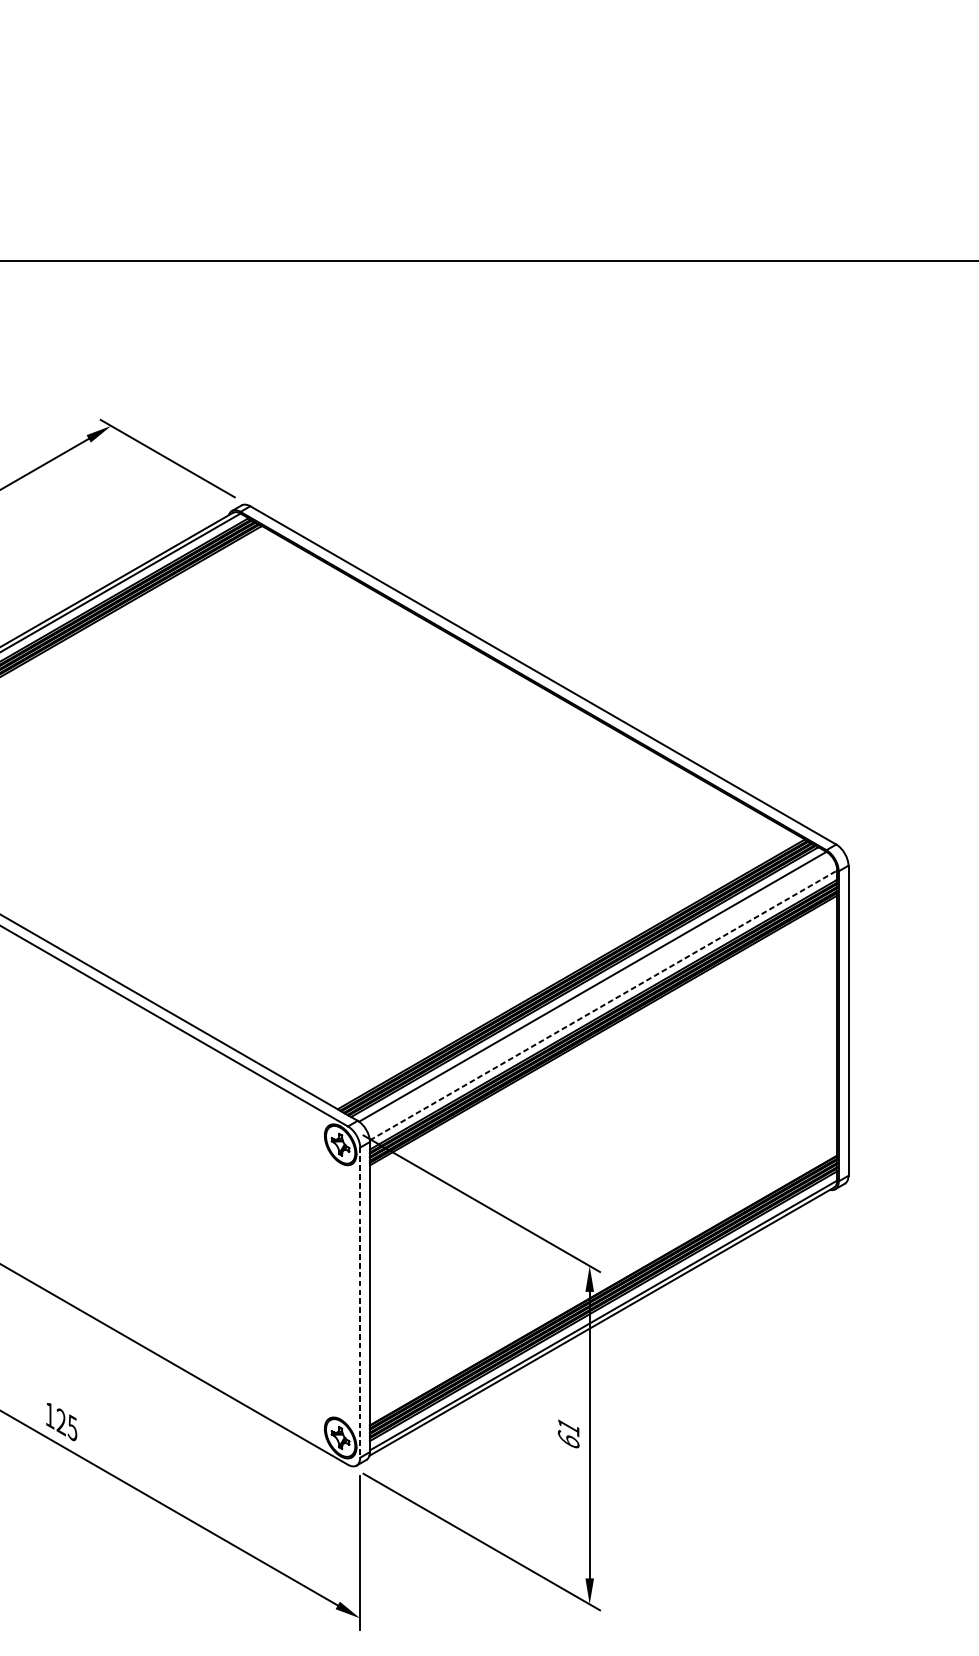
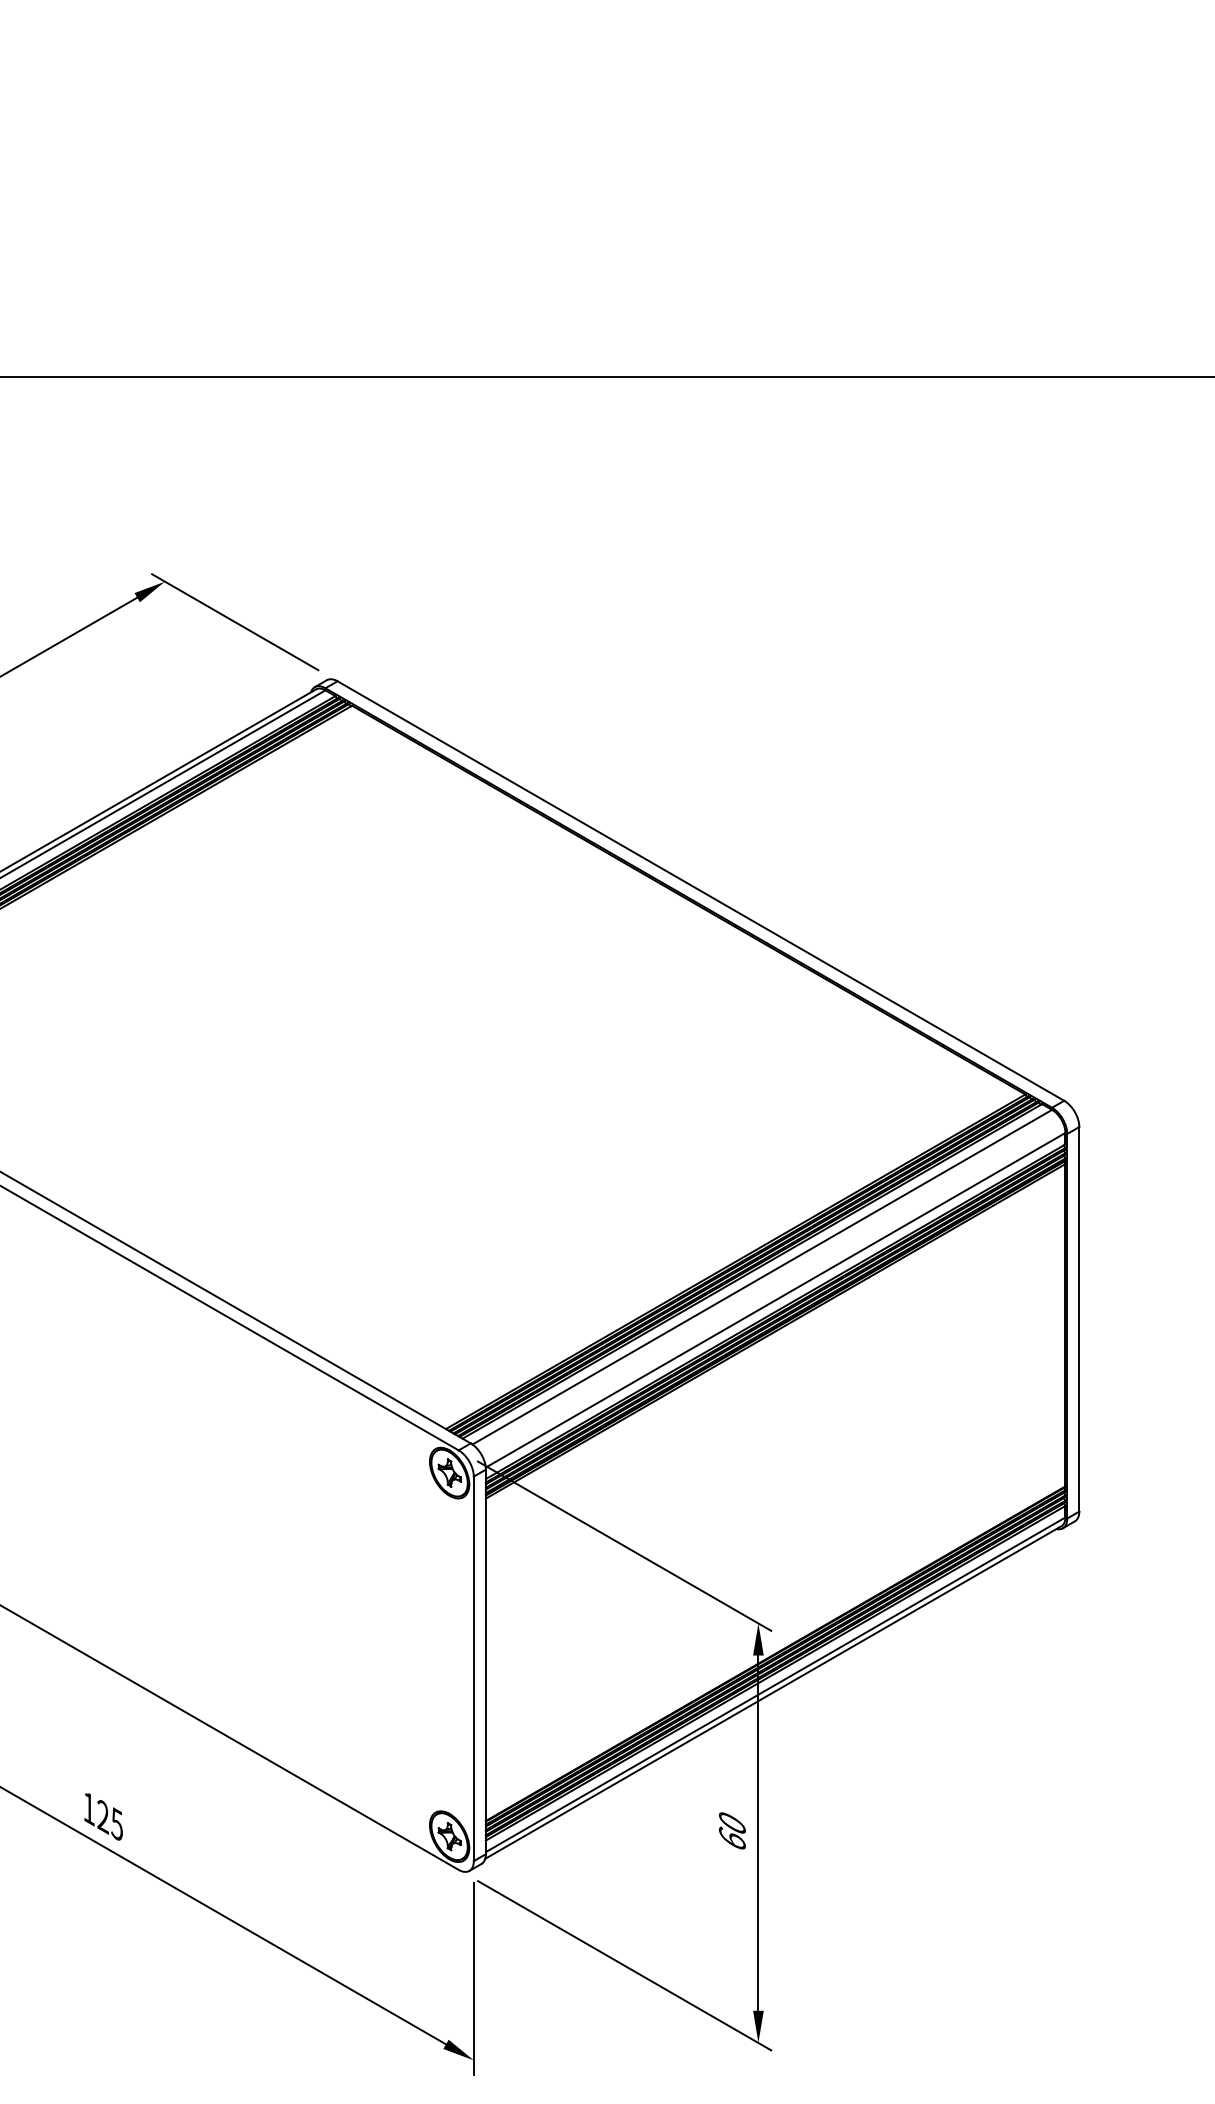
line: (603, 1005) -> (775, 1300), dashed -> solid
line: (359, 1303) -> (473, 1669), dashed -> solid
text: (568, 1427) -> (732, 1823), 61 -> 60

